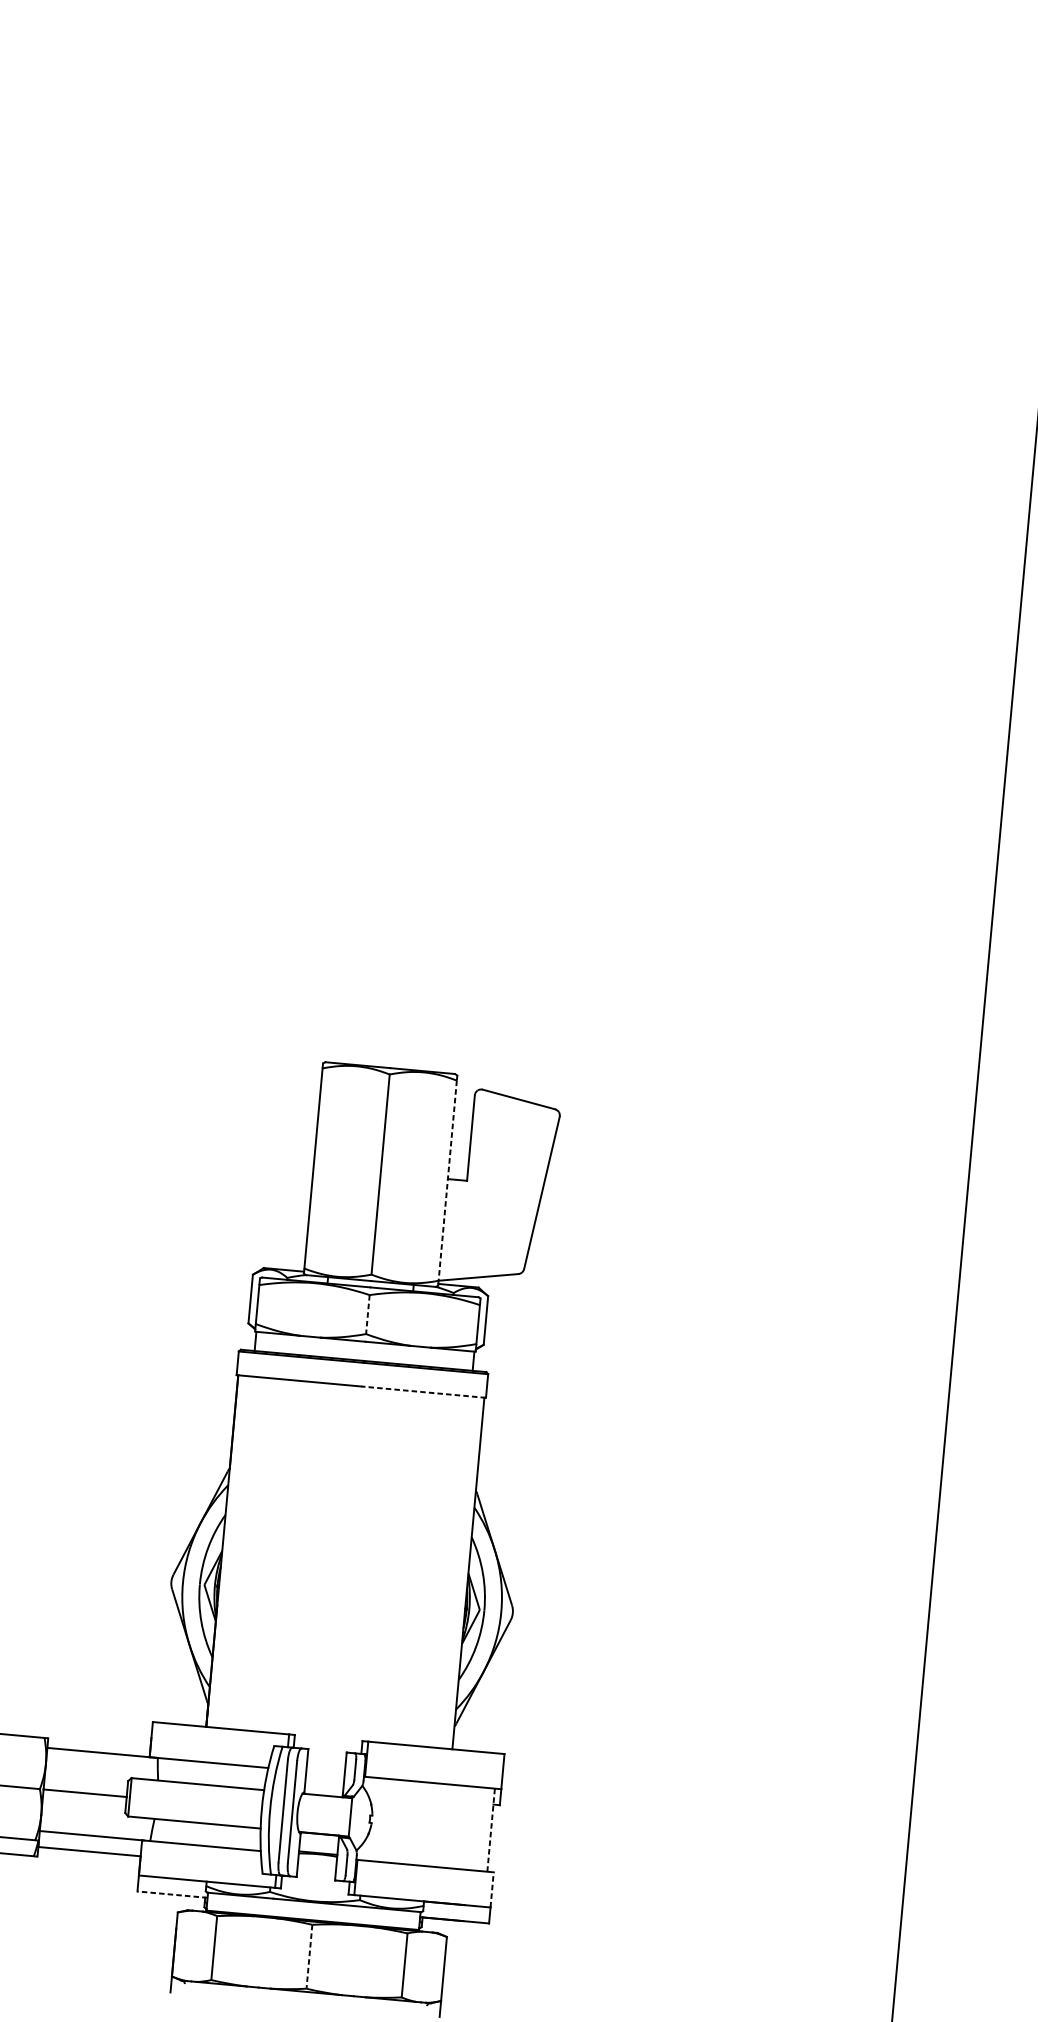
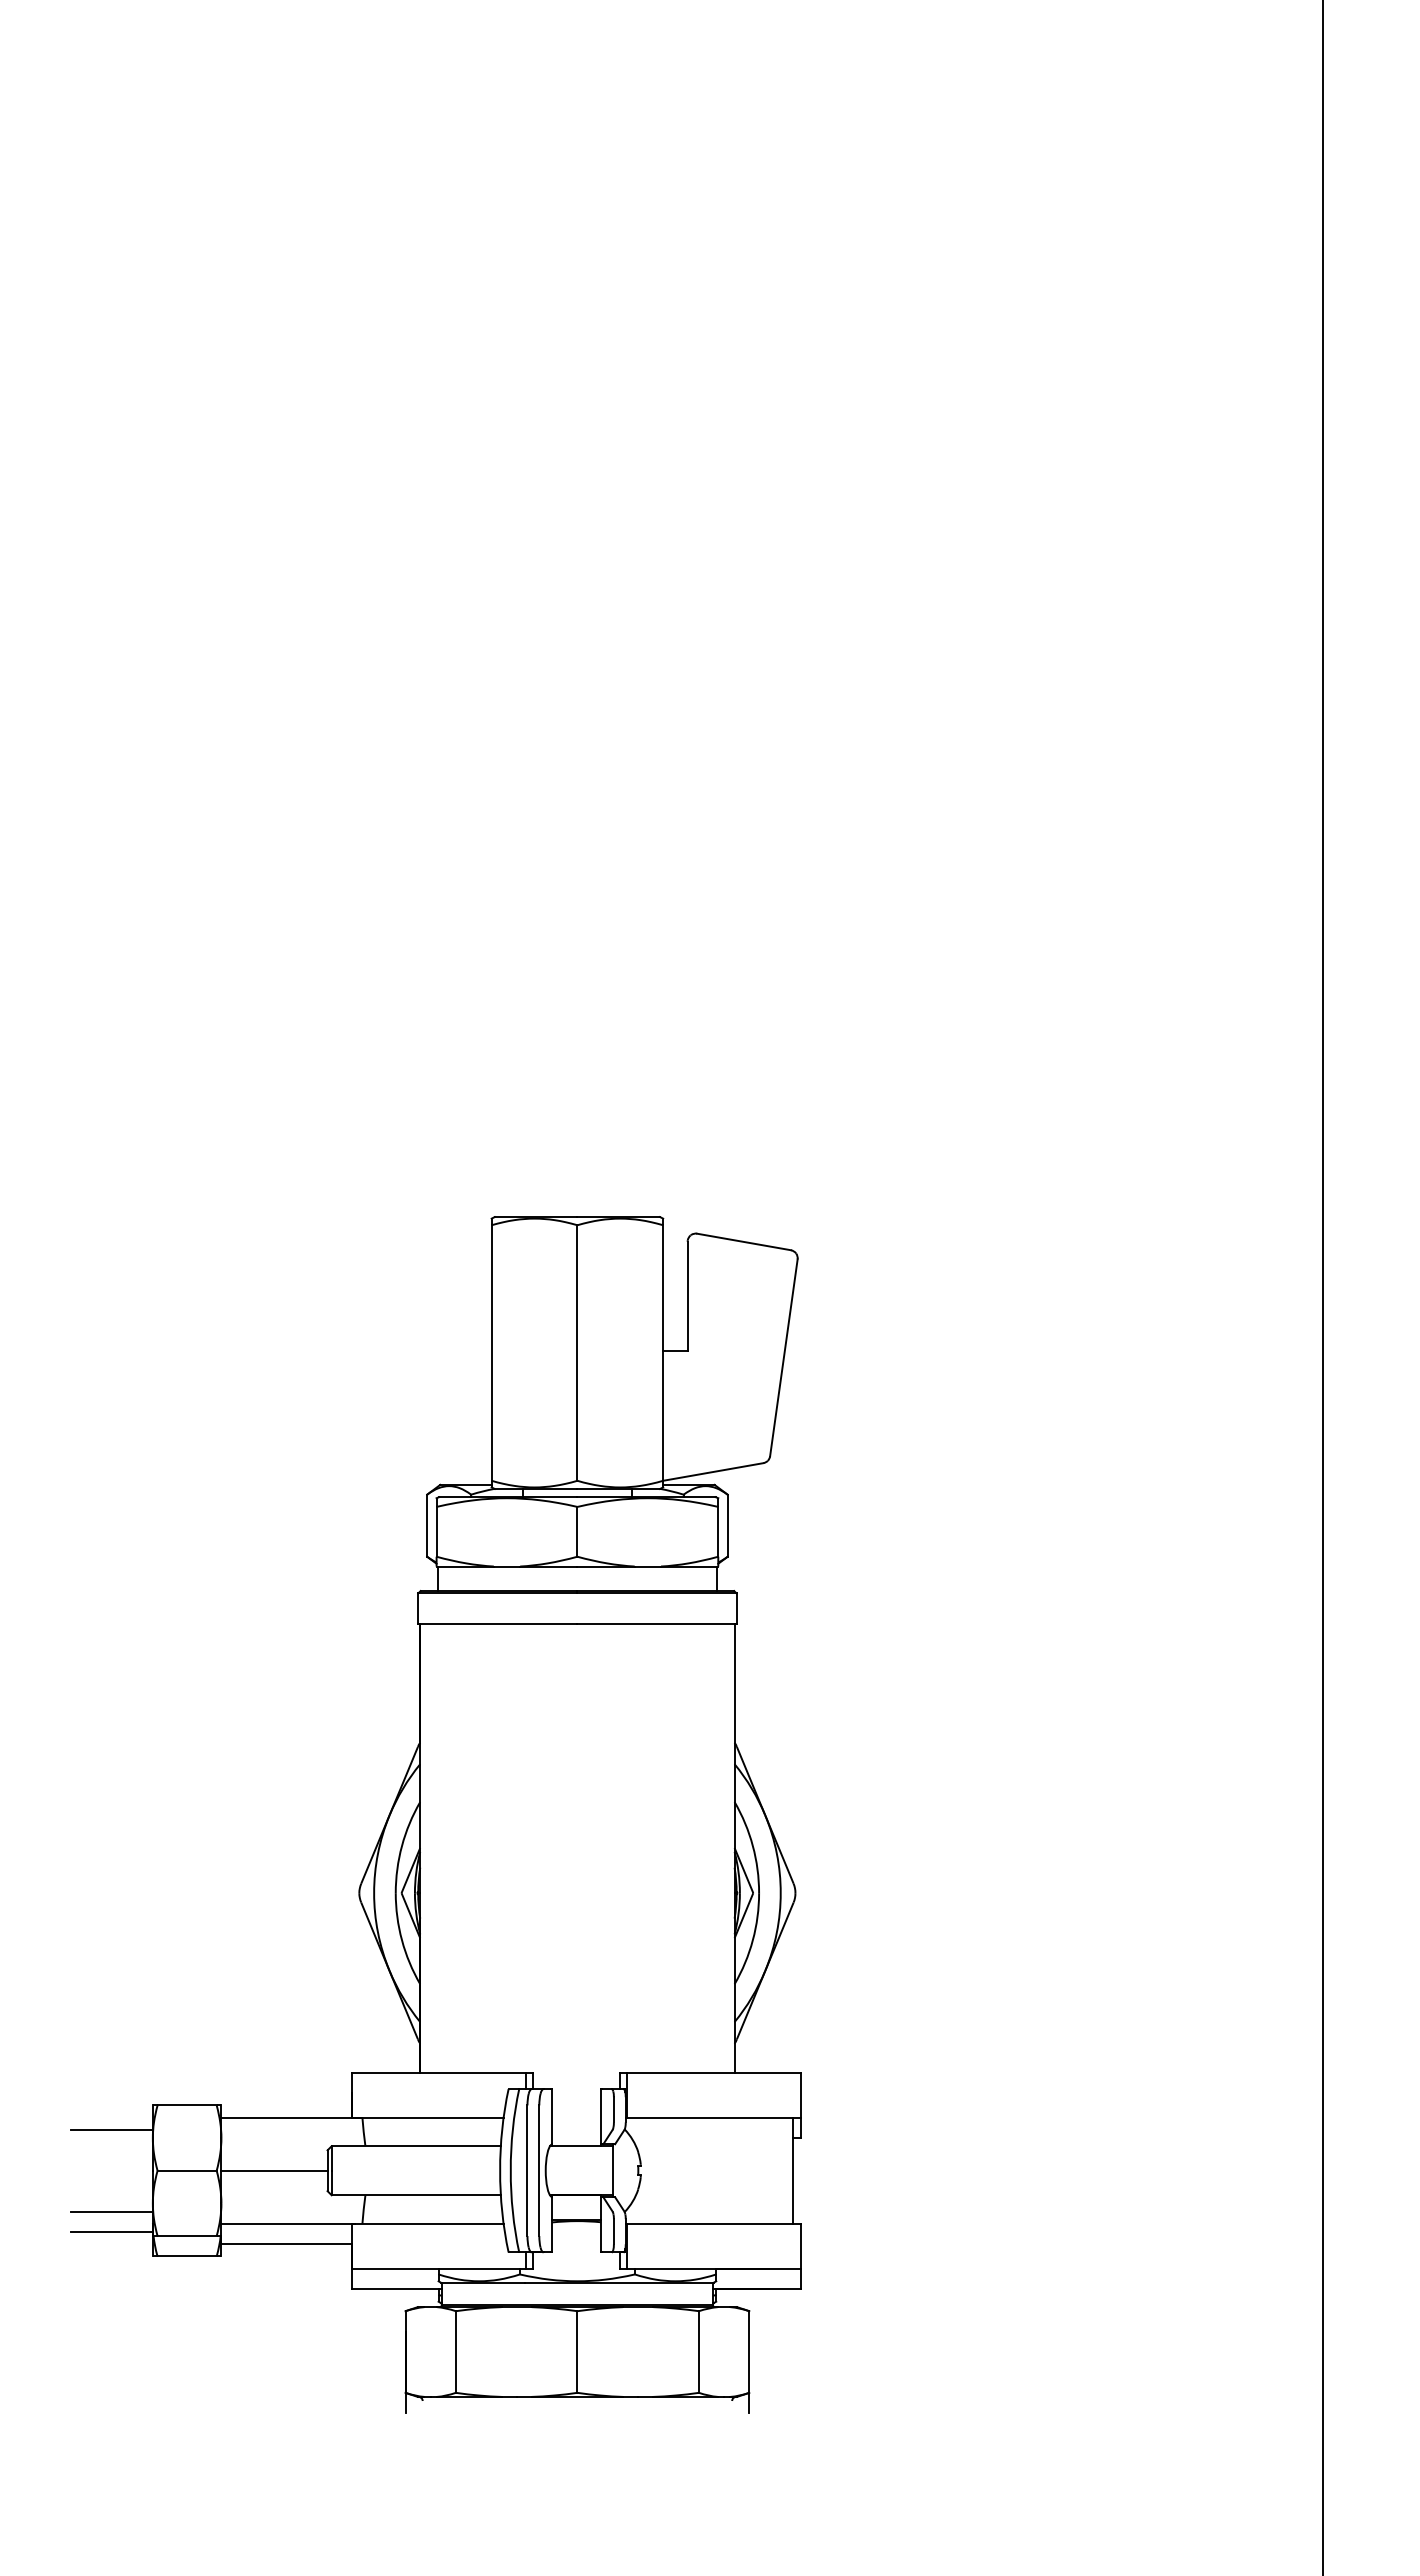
line: (447, 1181) -> (663, 1353), dashed -> solid
line: (367, 1314) -> (577, 1531), dashed -> solid
line: (424, 1392) -> (657, 1623), dashed -> solid
line: (490, 1829) -> (792, 2170), dashed -> solid
line: (492, 1889) -> (801, 2245), dashed -> solid
line: (172, 1894) -> (396, 2289), dashed -> solid
line: (309, 1957) -> (577, 2352), dashed -> solid

